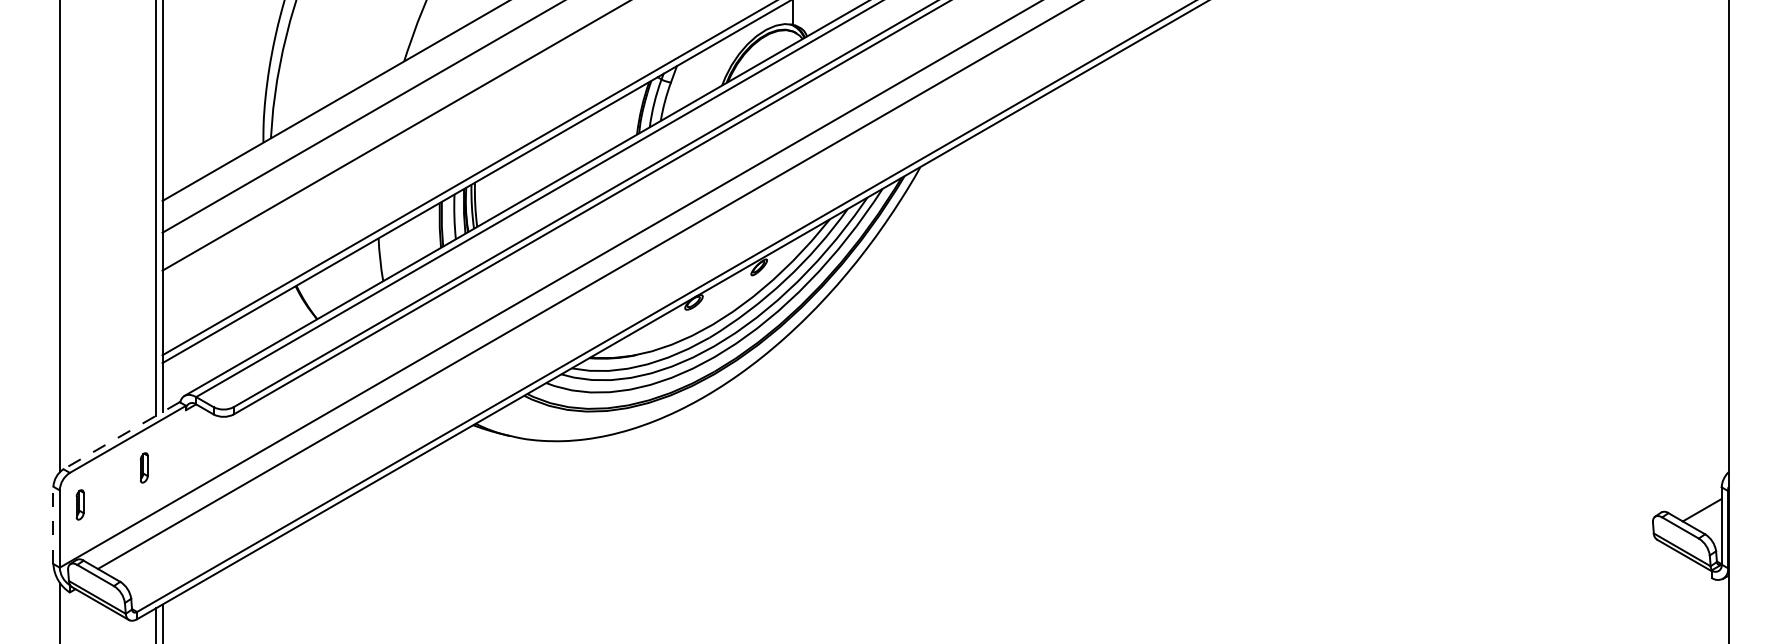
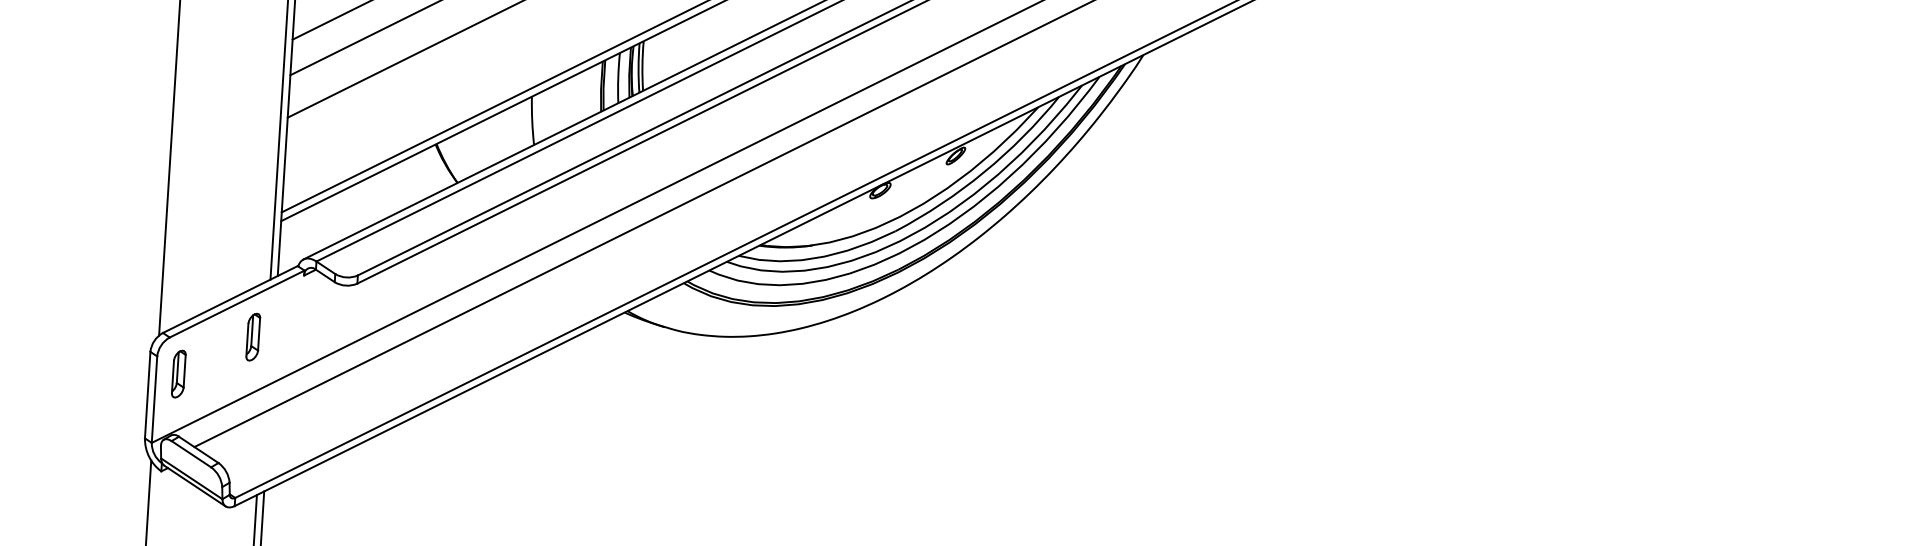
line: (121, 435) -> (230, 299), dashed -> solid
part: (144, 467) -> (253, 336), size x1.43
part: (80, 504) -> (179, 373), size x1.43
line: (53, 525) -> (147, 395), dashed -> solid

